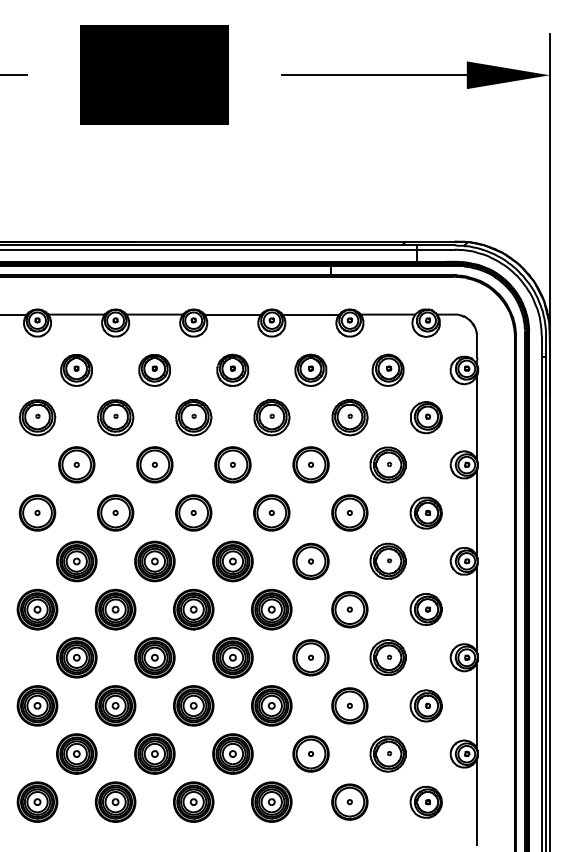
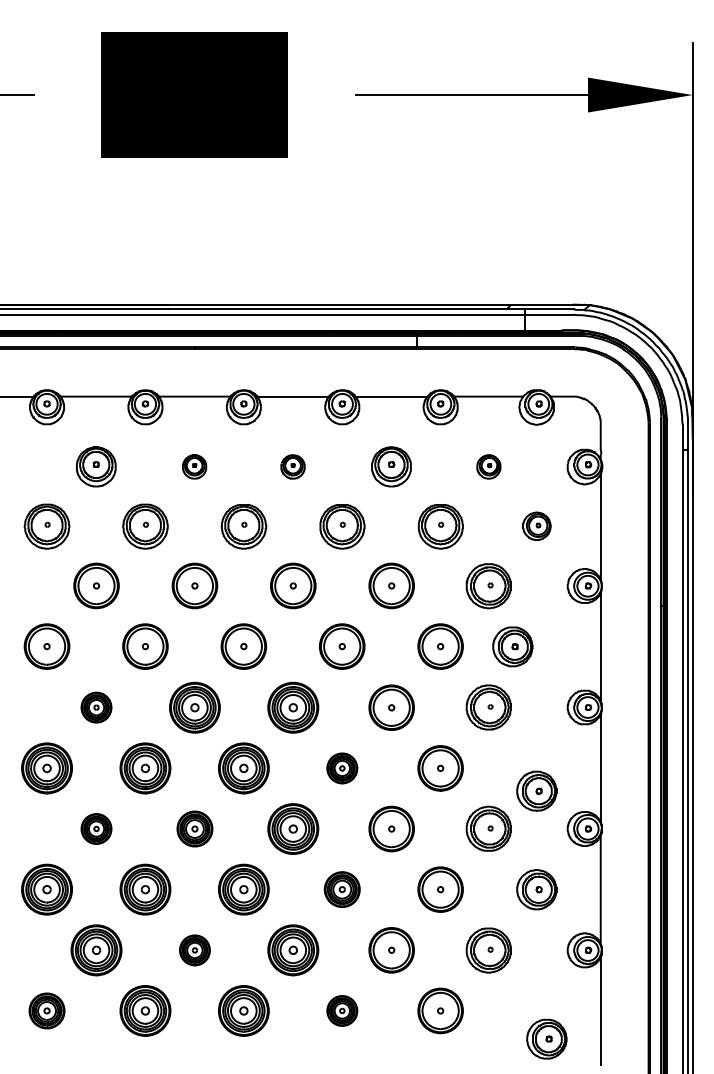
part: (154, 370) -> (194, 466), size x0.6
part: (232, 370) -> (292, 466), size x0.6
part: (387, 370) -> (488, 466), size x0.6
part: (425, 416) -> (536, 525), size x0.7
part: (425, 512) -> (512, 646), moved
part: (76, 561) -> (96, 707), size x0.6
part: (425, 608) -> (536, 790), moved
part: (271, 609) -> (342, 768), size x0.6
part: (76, 657) -> (96, 828), size x0.6
part: (154, 657) -> (194, 828), size x0.7
part: (271, 705) -> (342, 889), size x0.7
part: (154, 754) -> (194, 950), size x0.6
part: (37, 801) -> (46, 1010), size x0.7
part: (271, 801) -> (342, 1010), size x0.6
part: (425, 801) -> (546, 1038), moved

